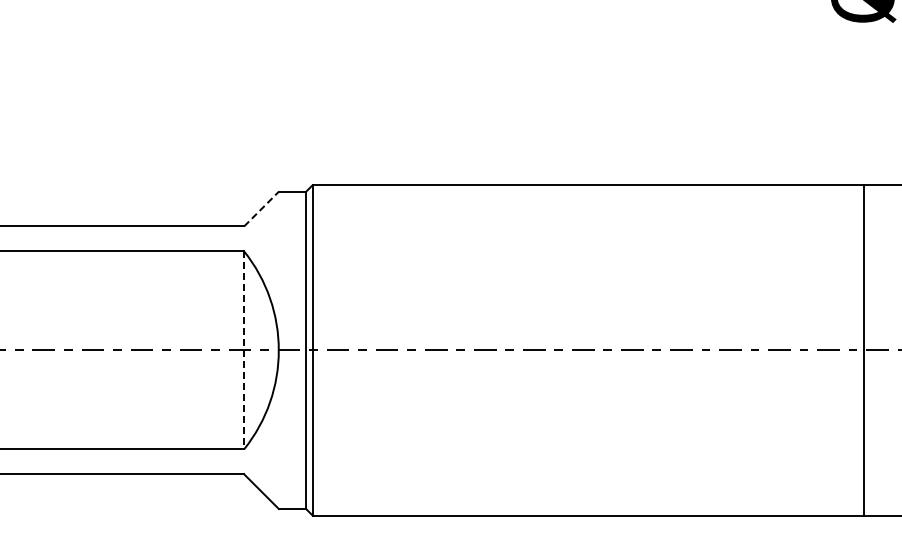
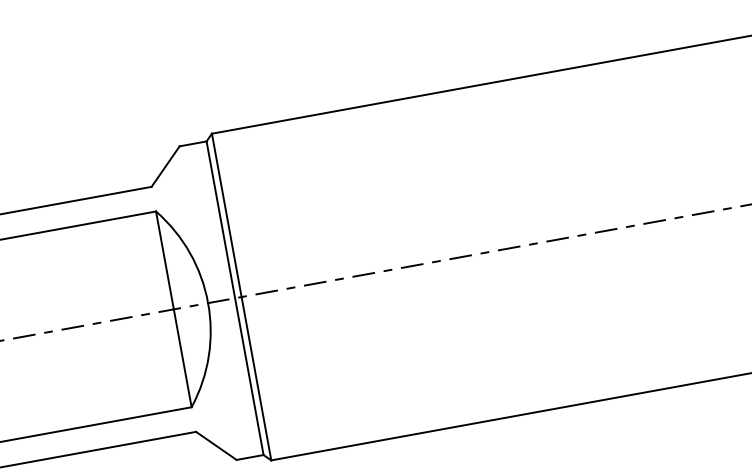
line: (261, 209) -> (165, 166), dashed -> solid
line: (244, 350) -> (174, 309), dashed -> solid

